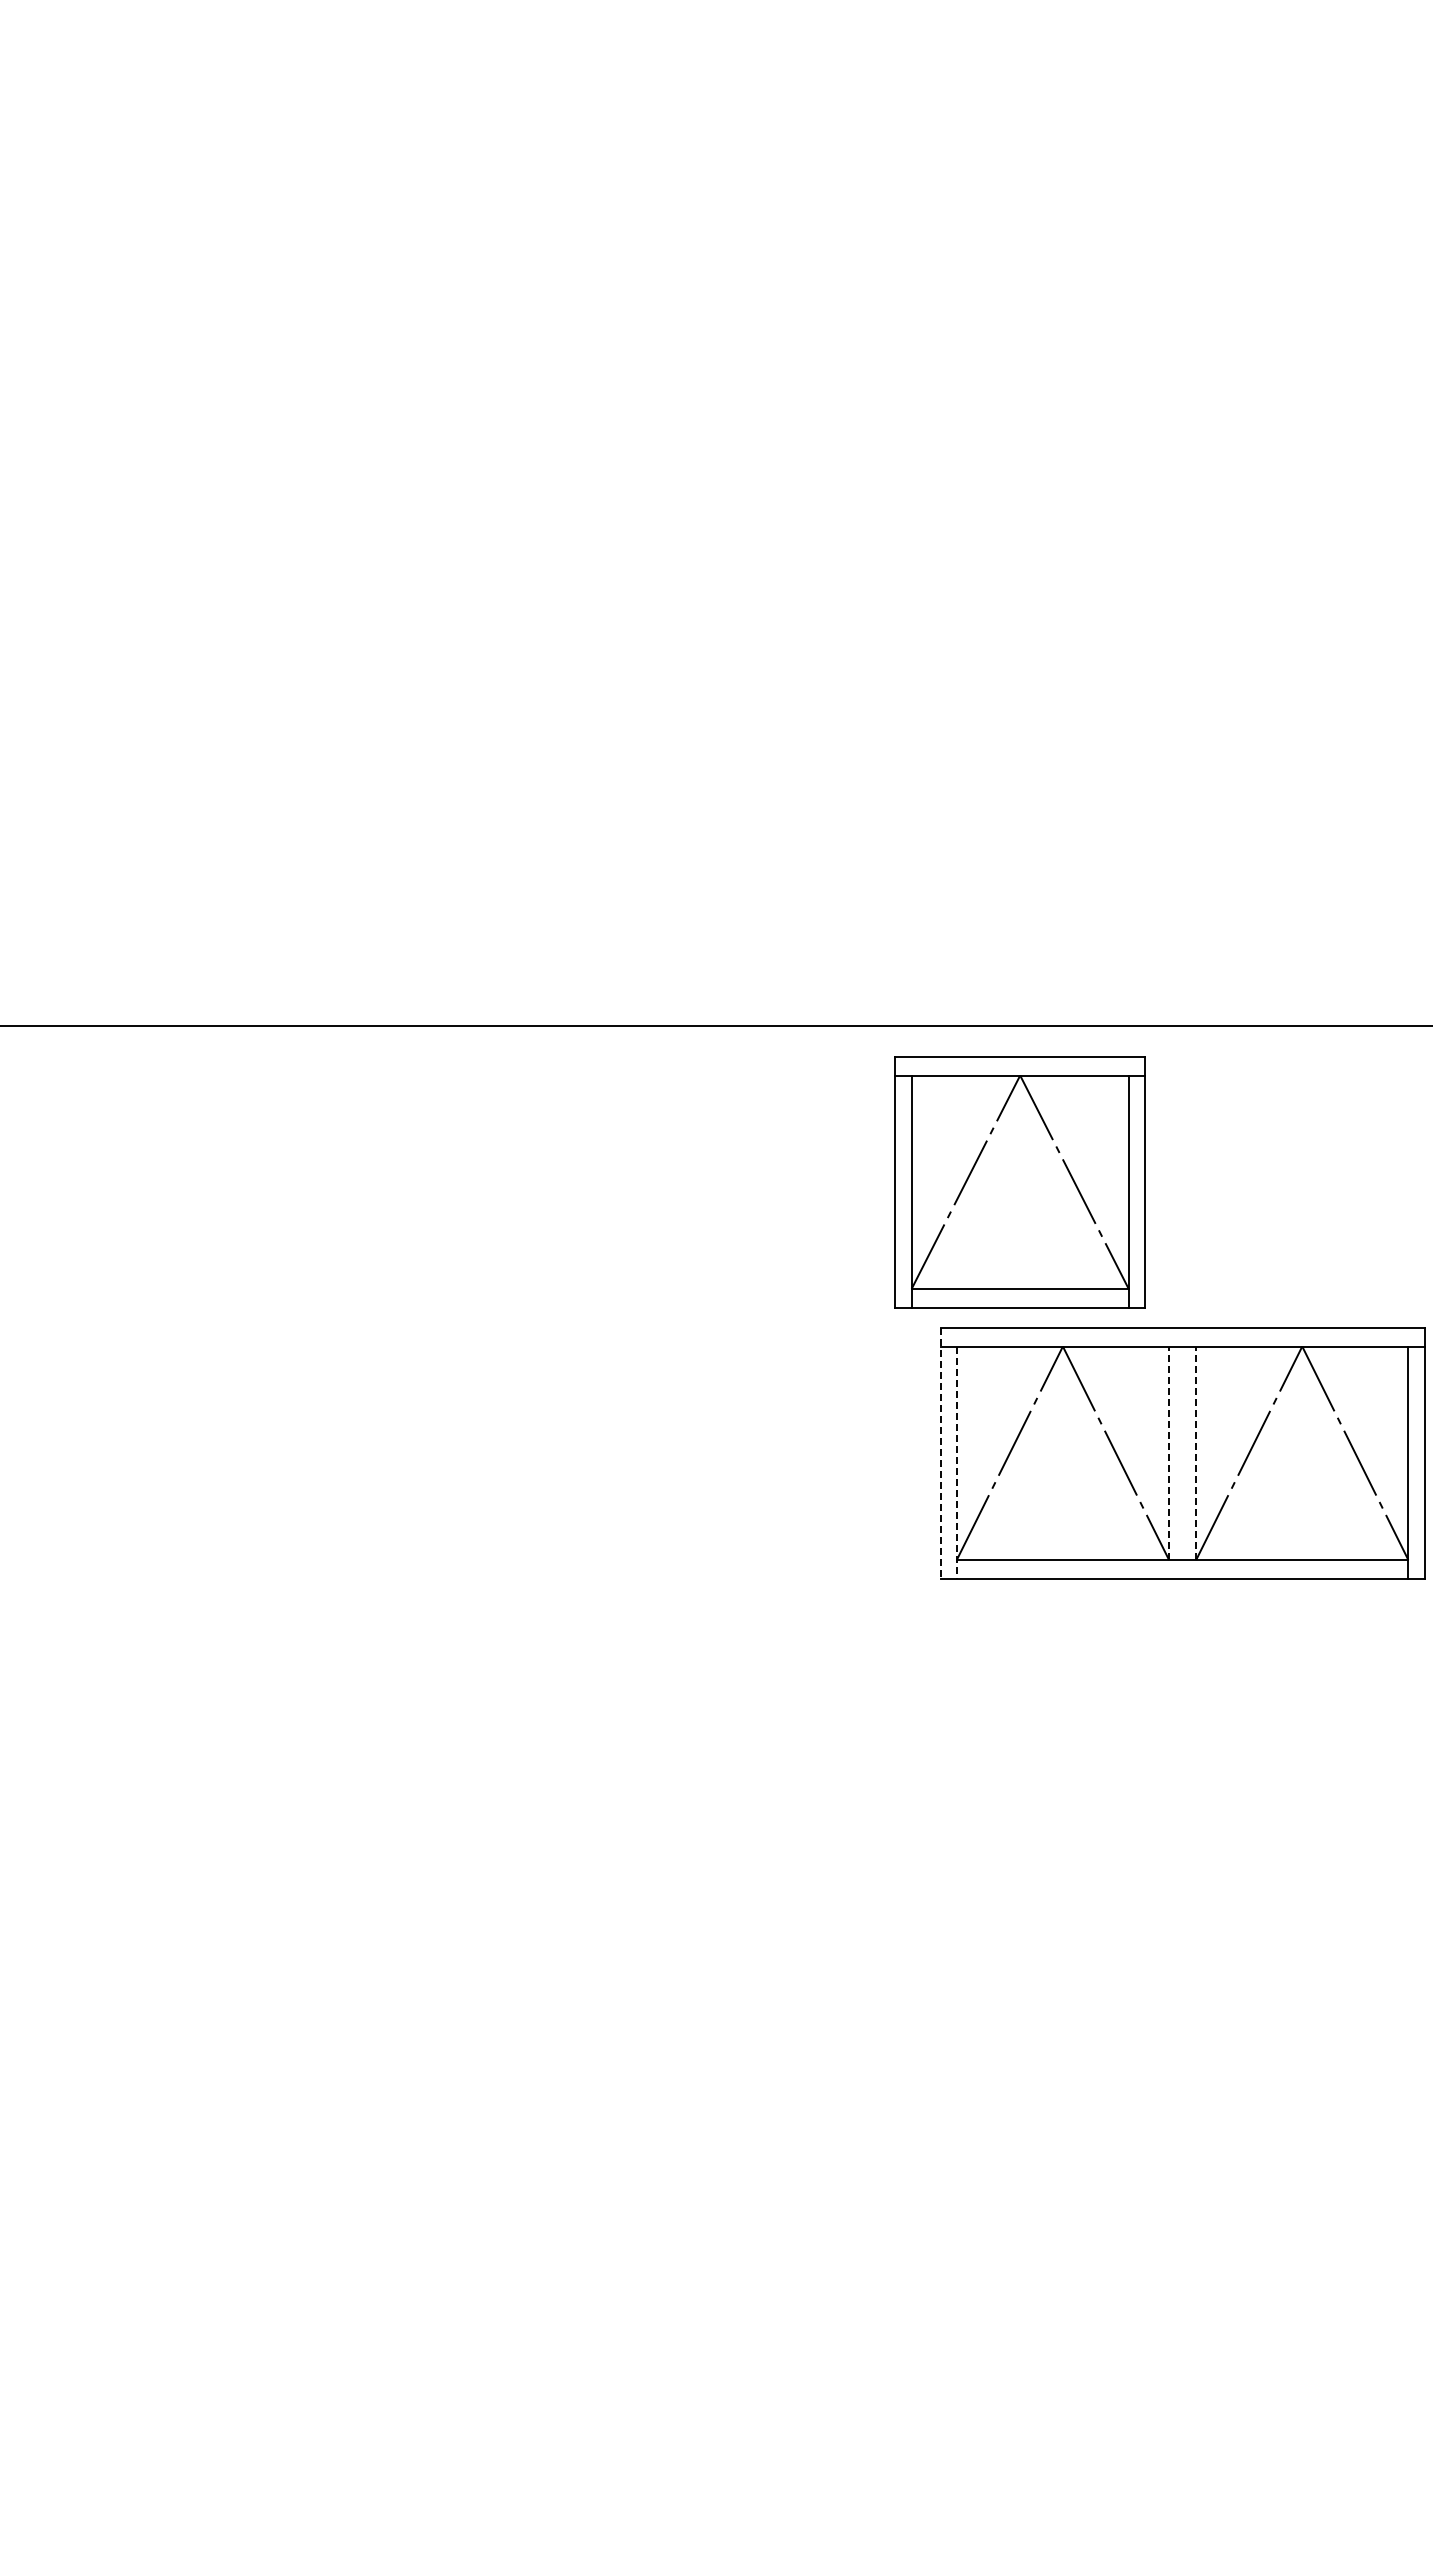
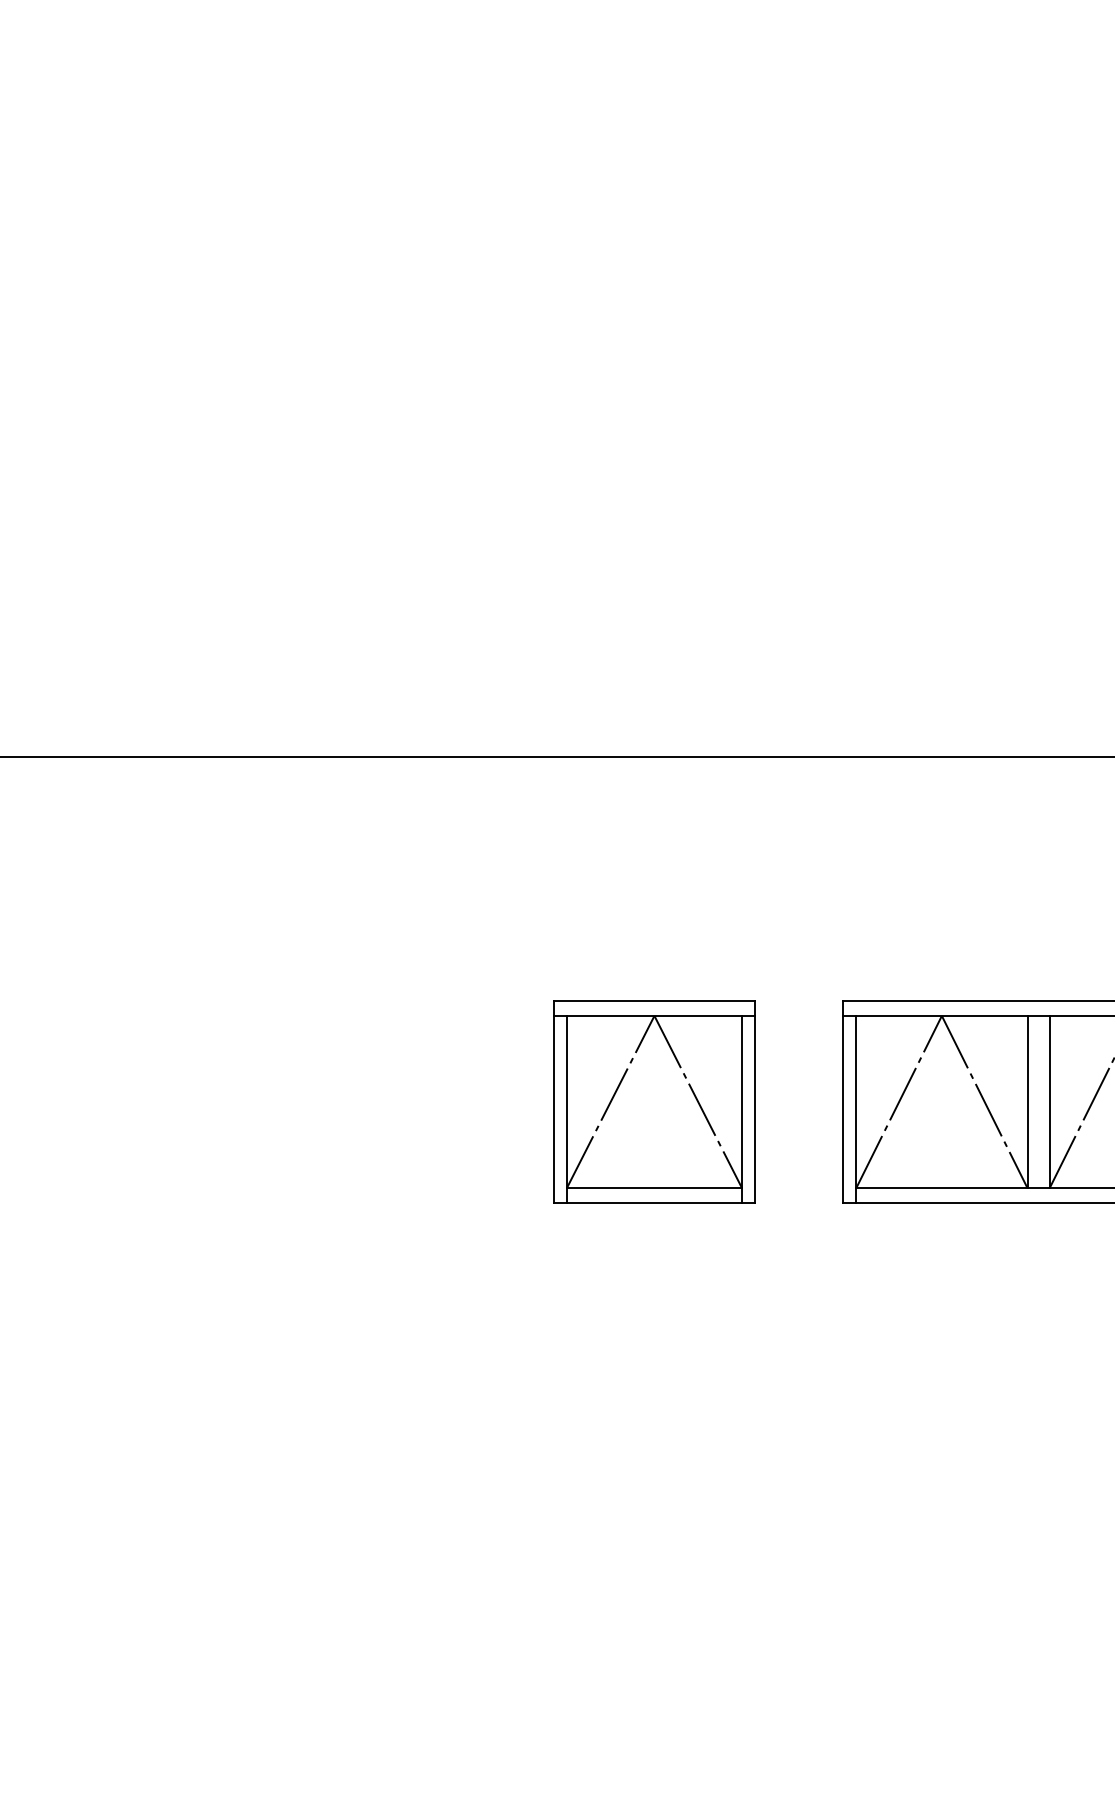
part: (1019, 1182) -> (653, 1102), moved
line: (940, 1453) -> (842, 1102), dashed -> solid
line: (1169, 1453) -> (1028, 1102), dashed -> solid
line: (1196, 1453) -> (1049, 1102), dashed -> solid
line: (956, 1463) -> (855, 1110), dashed -> solid

